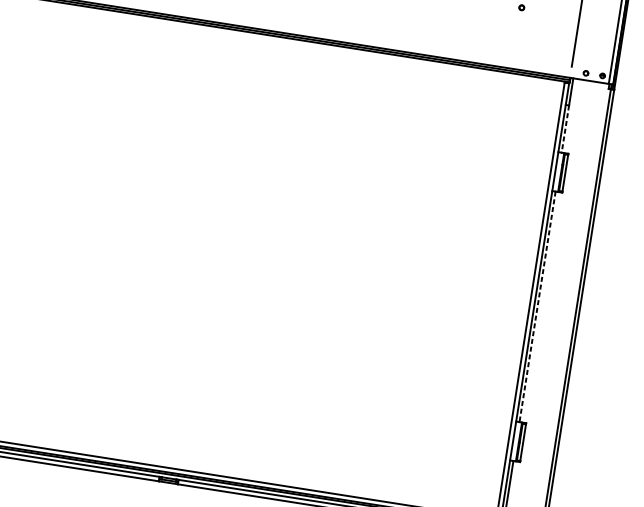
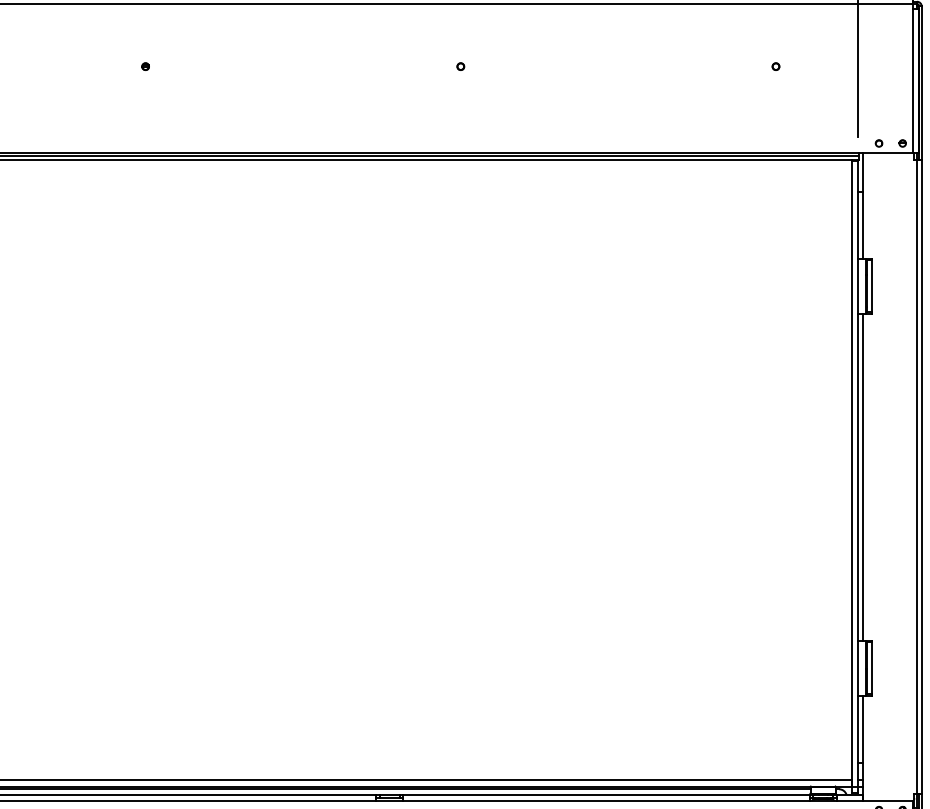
line: (565, 129) -> (862, 225), dashed -> solid
line: (537, 306) -> (862, 477), dashed -> solid

